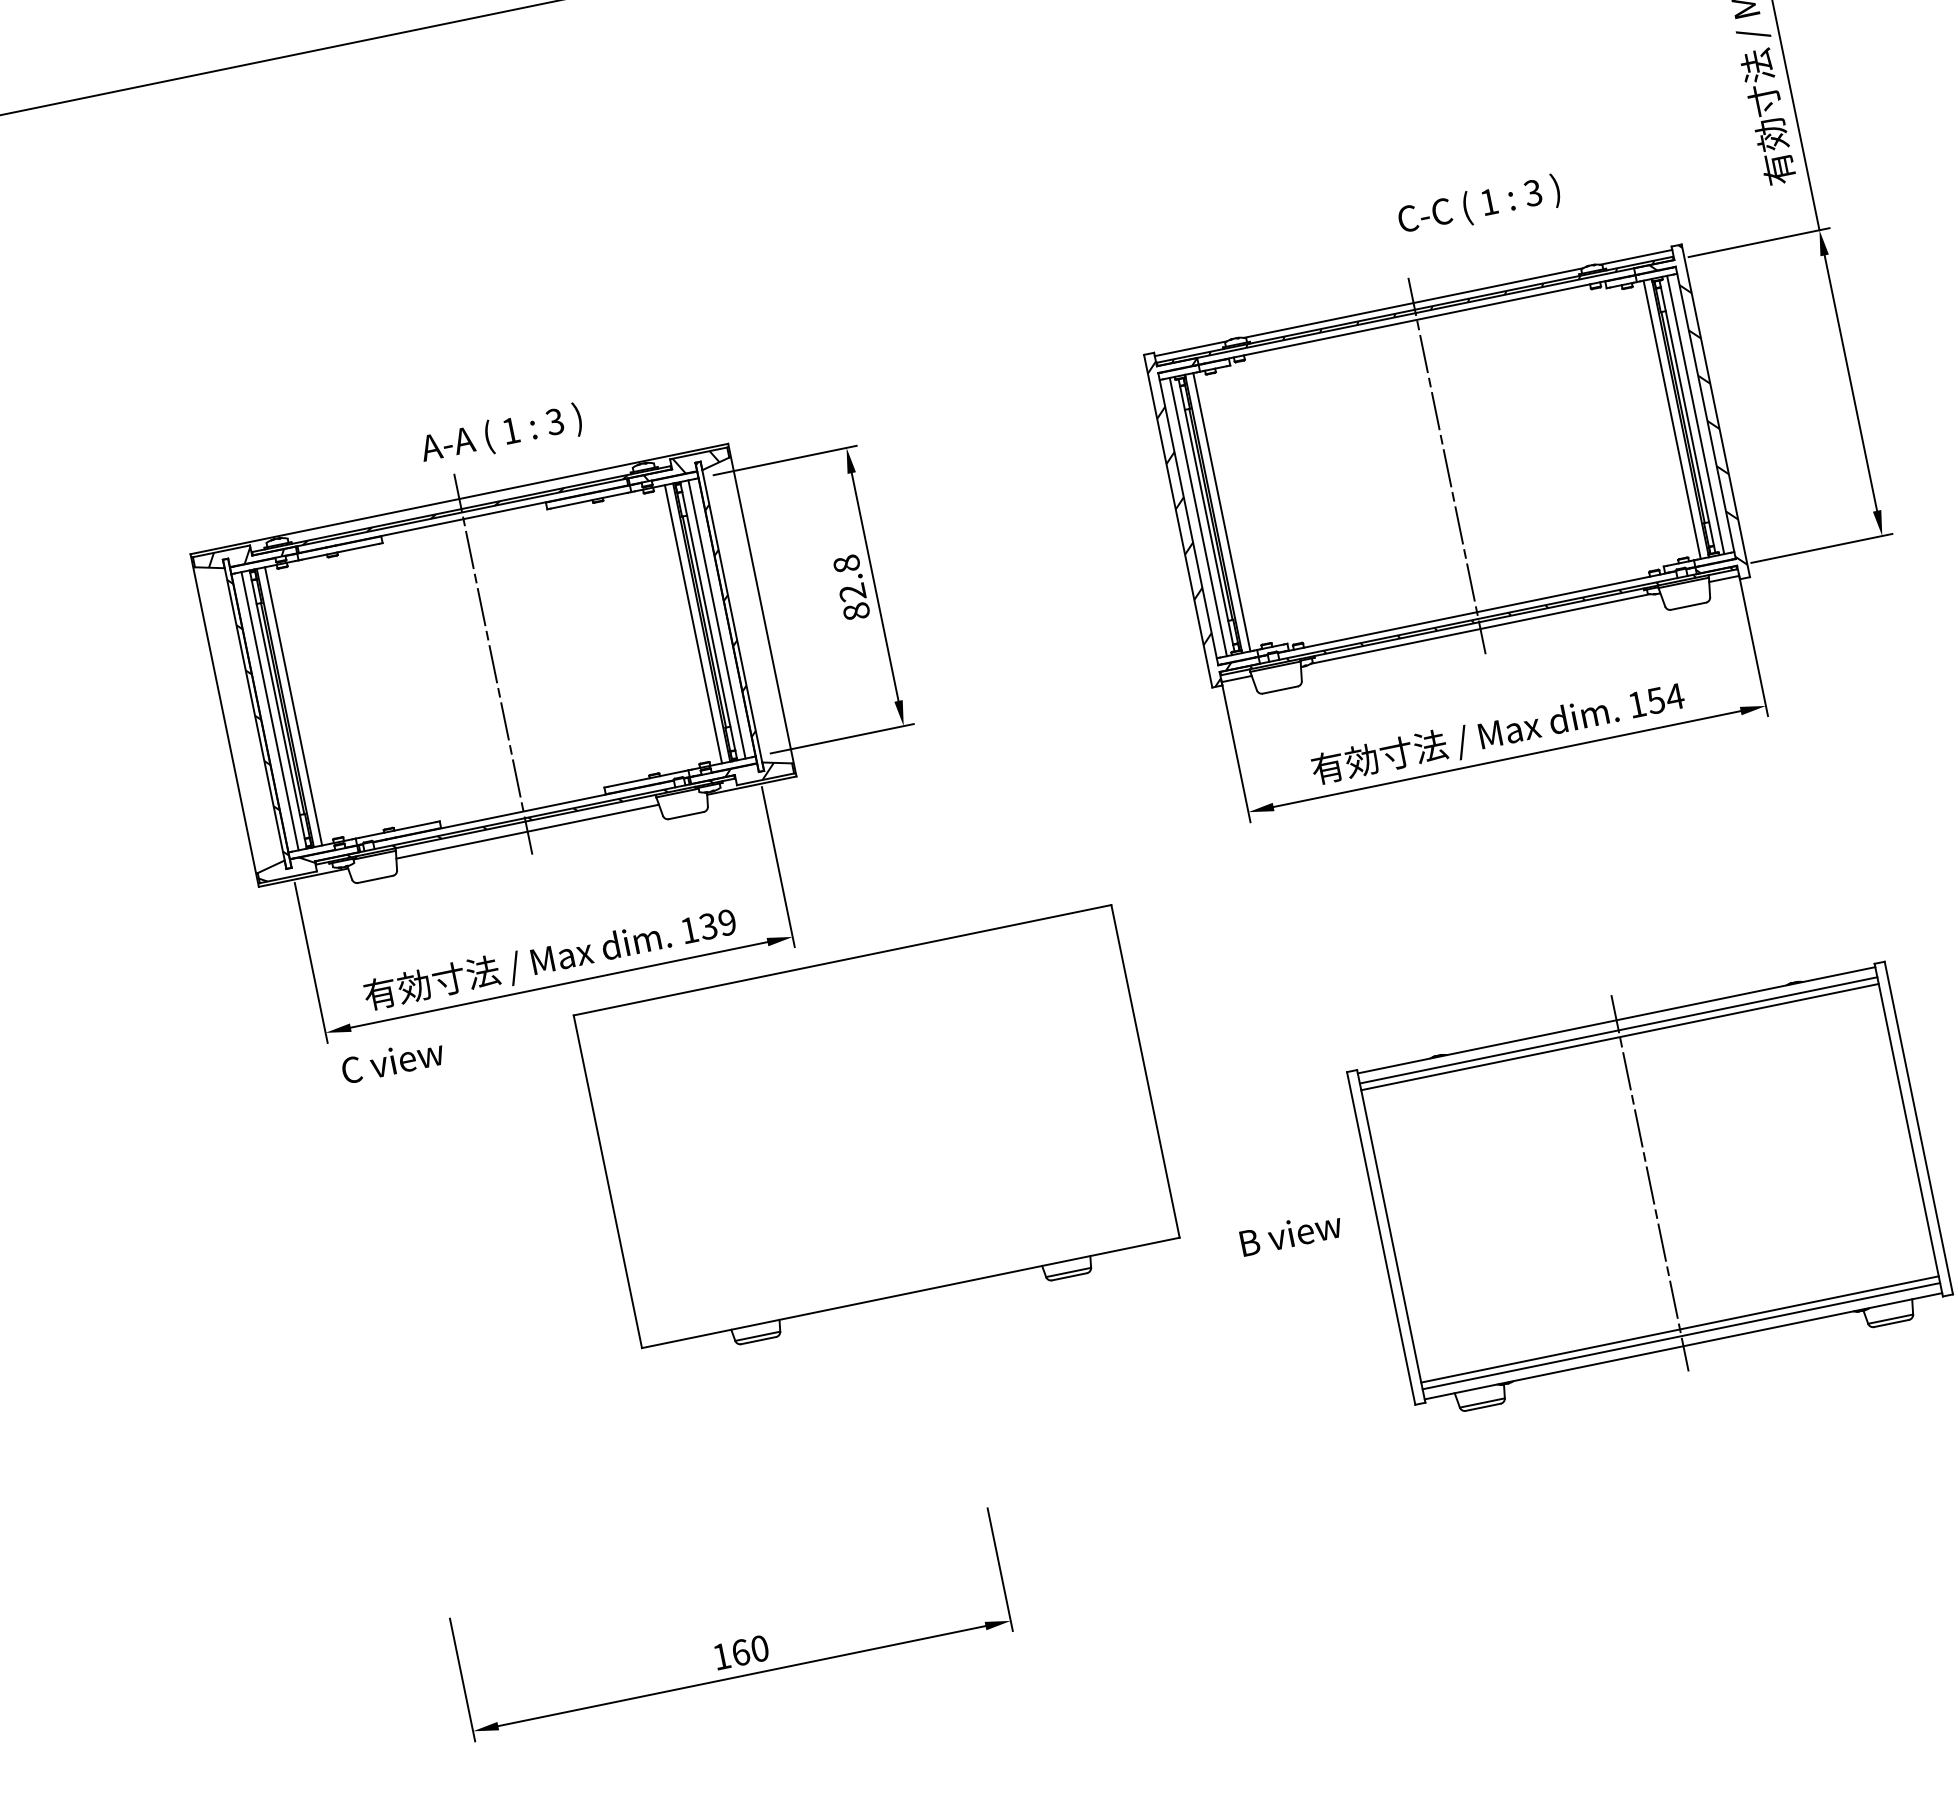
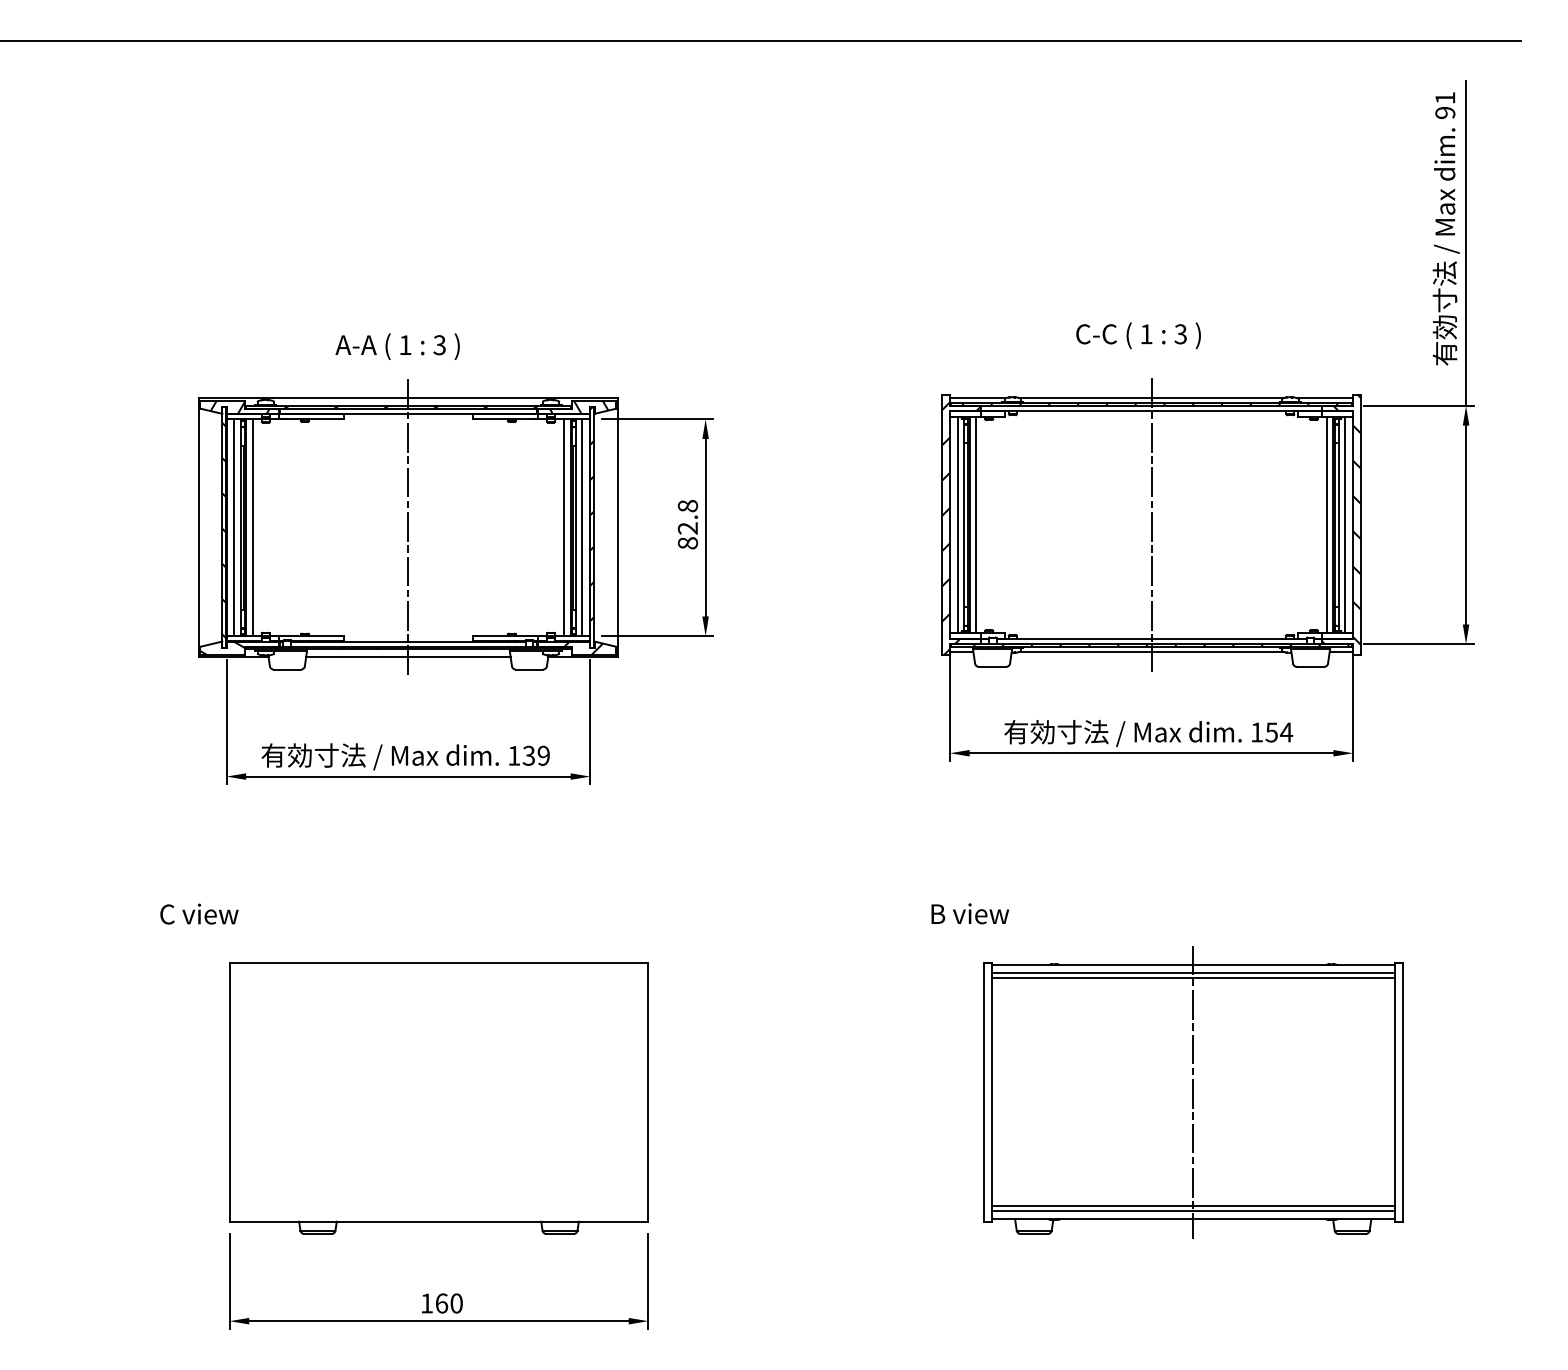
text: (1479, 205) -> (1138, 335), moved
text: (501, 434) -> (397, 346), moved
text: (392, 1060) -> (199, 913), moved
part: (877, 1134) -> (438, 1098), moved
text: (1291, 1233) -> (970, 913), moved

